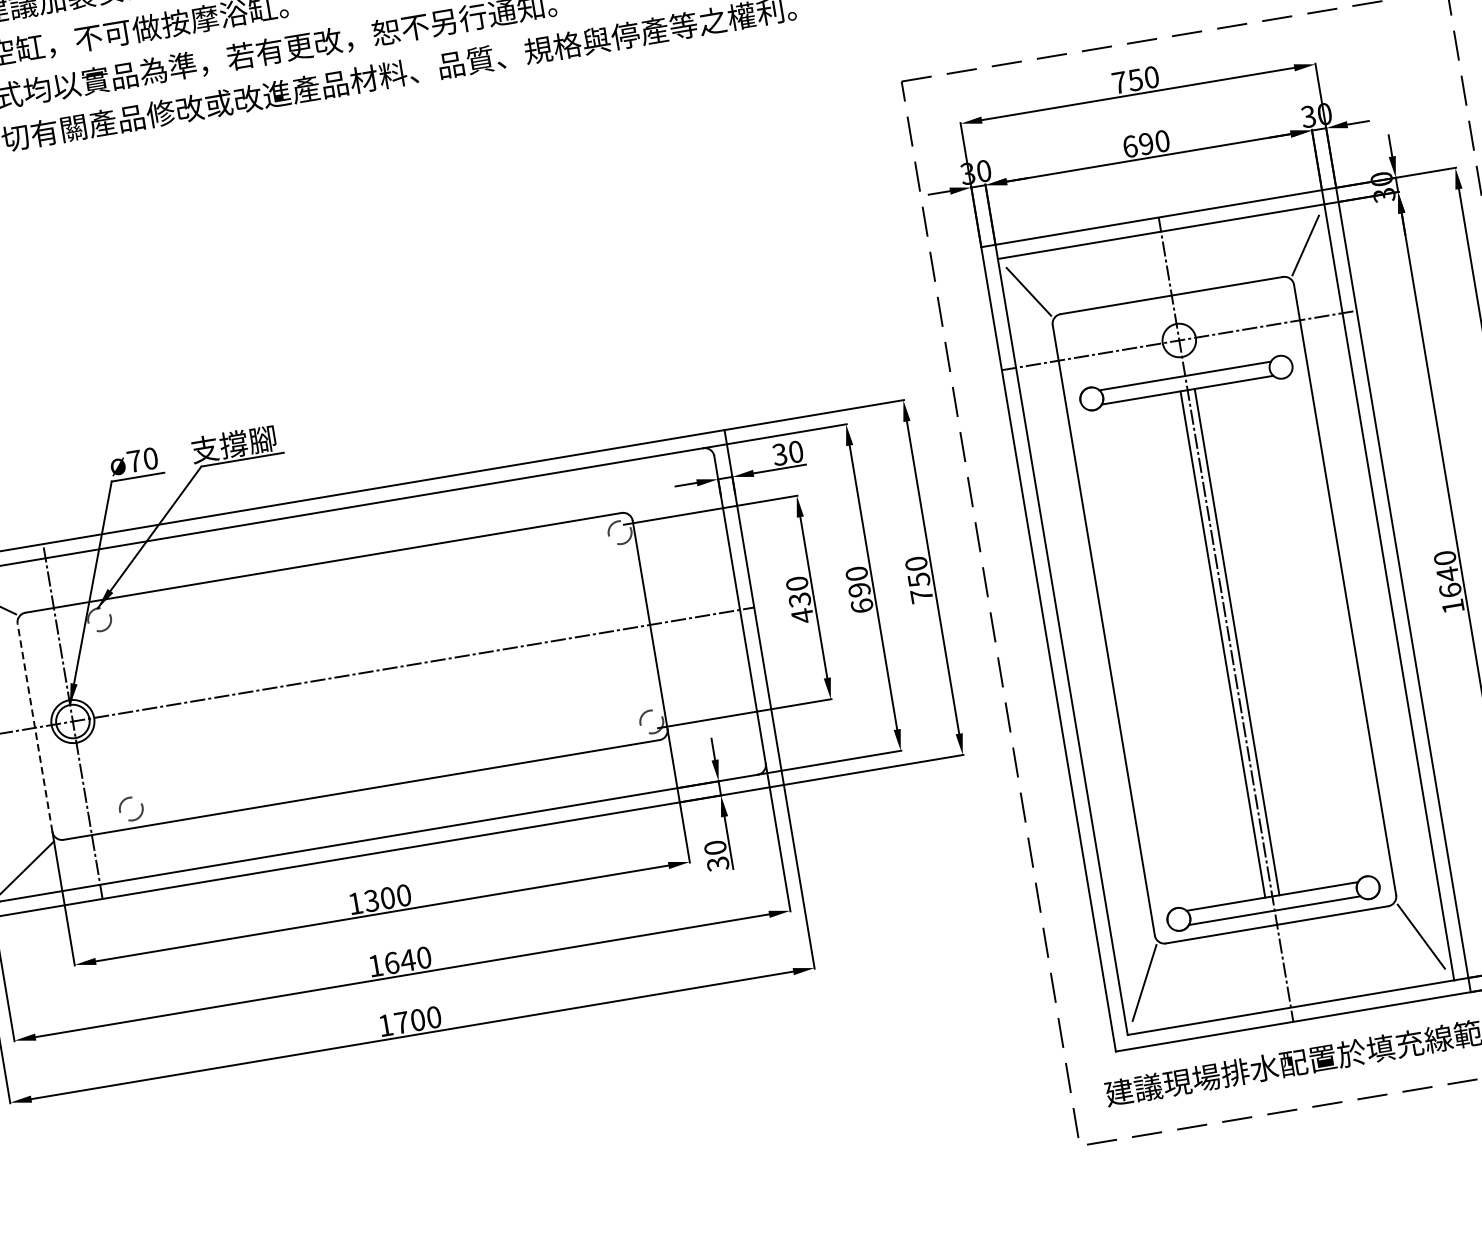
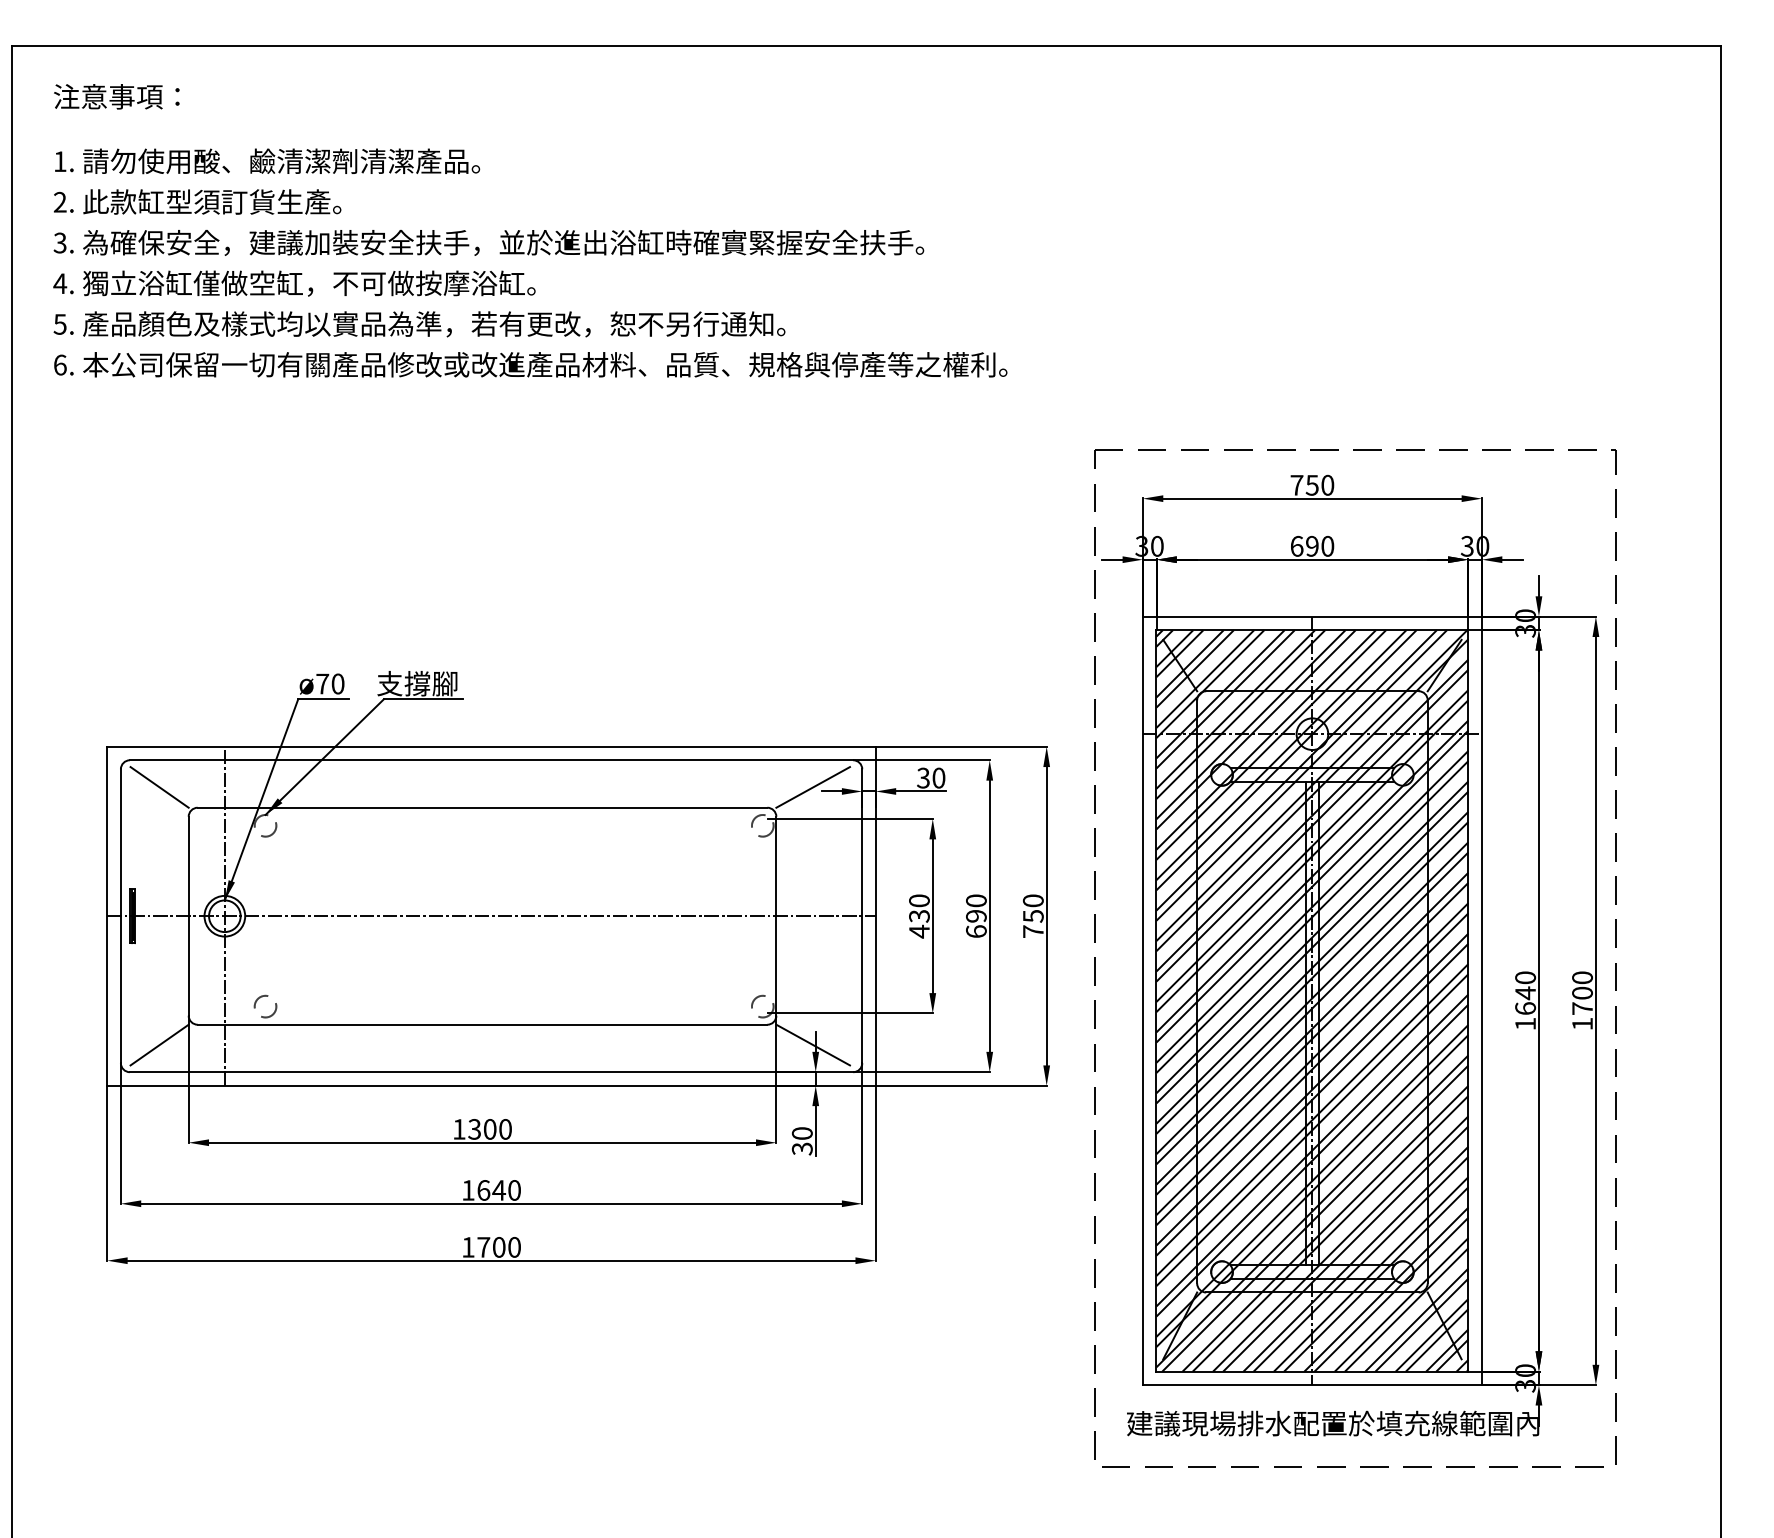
line: (666, 483) -> (813, 787), added
hatch: (1226, 619) -> (1312, 1000), added
line: (34, 727) -> (188, 915), dashed -> solid
line: (711, 752) -> (813, 1044), added

